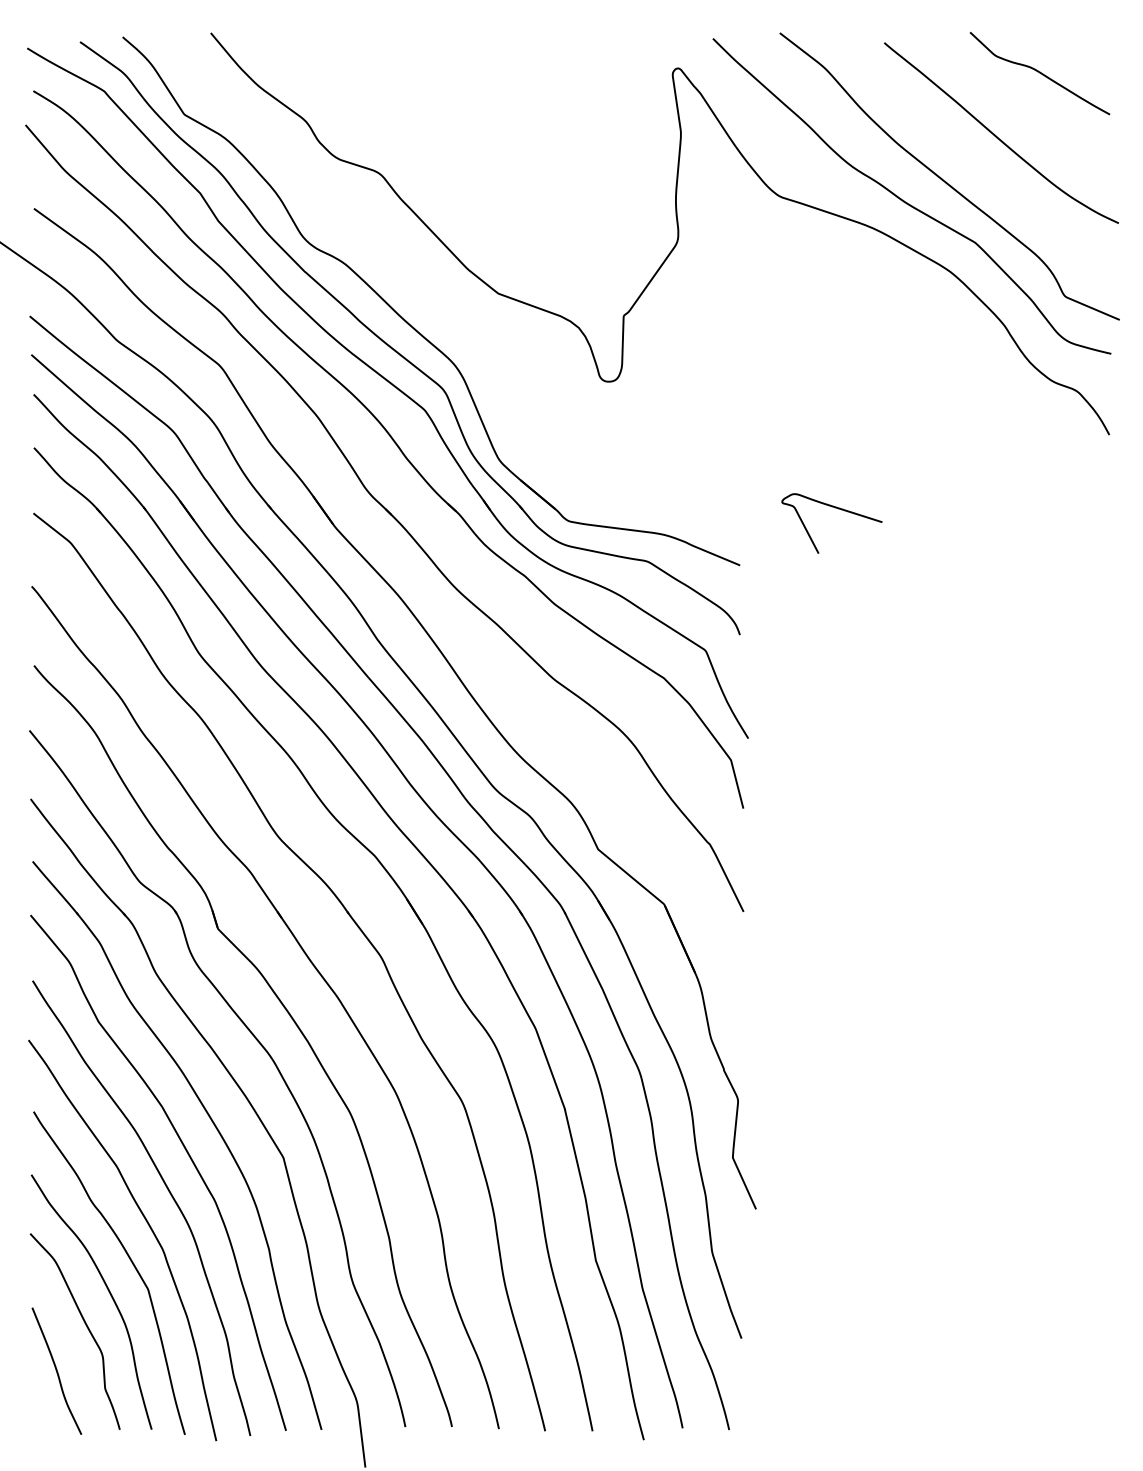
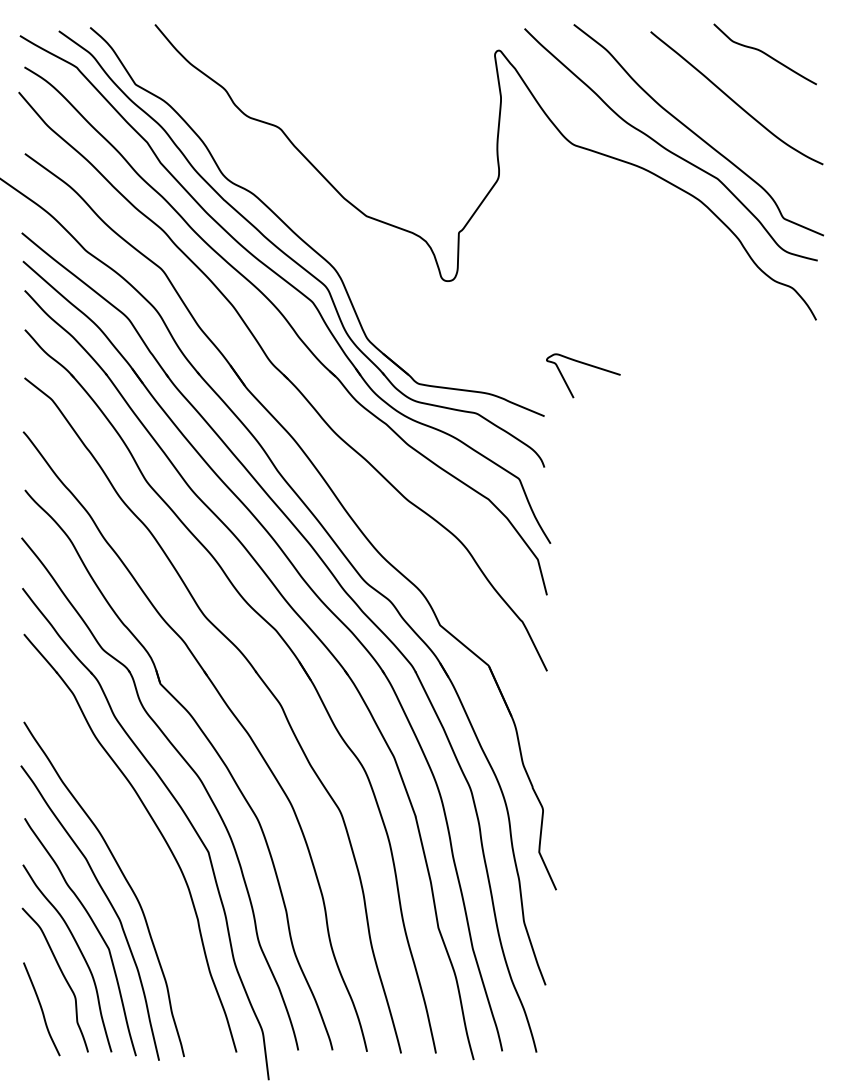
curve: (835, 508) -> (586, 364), moved
curve: (188, 1156) -> (138, 851), removed

